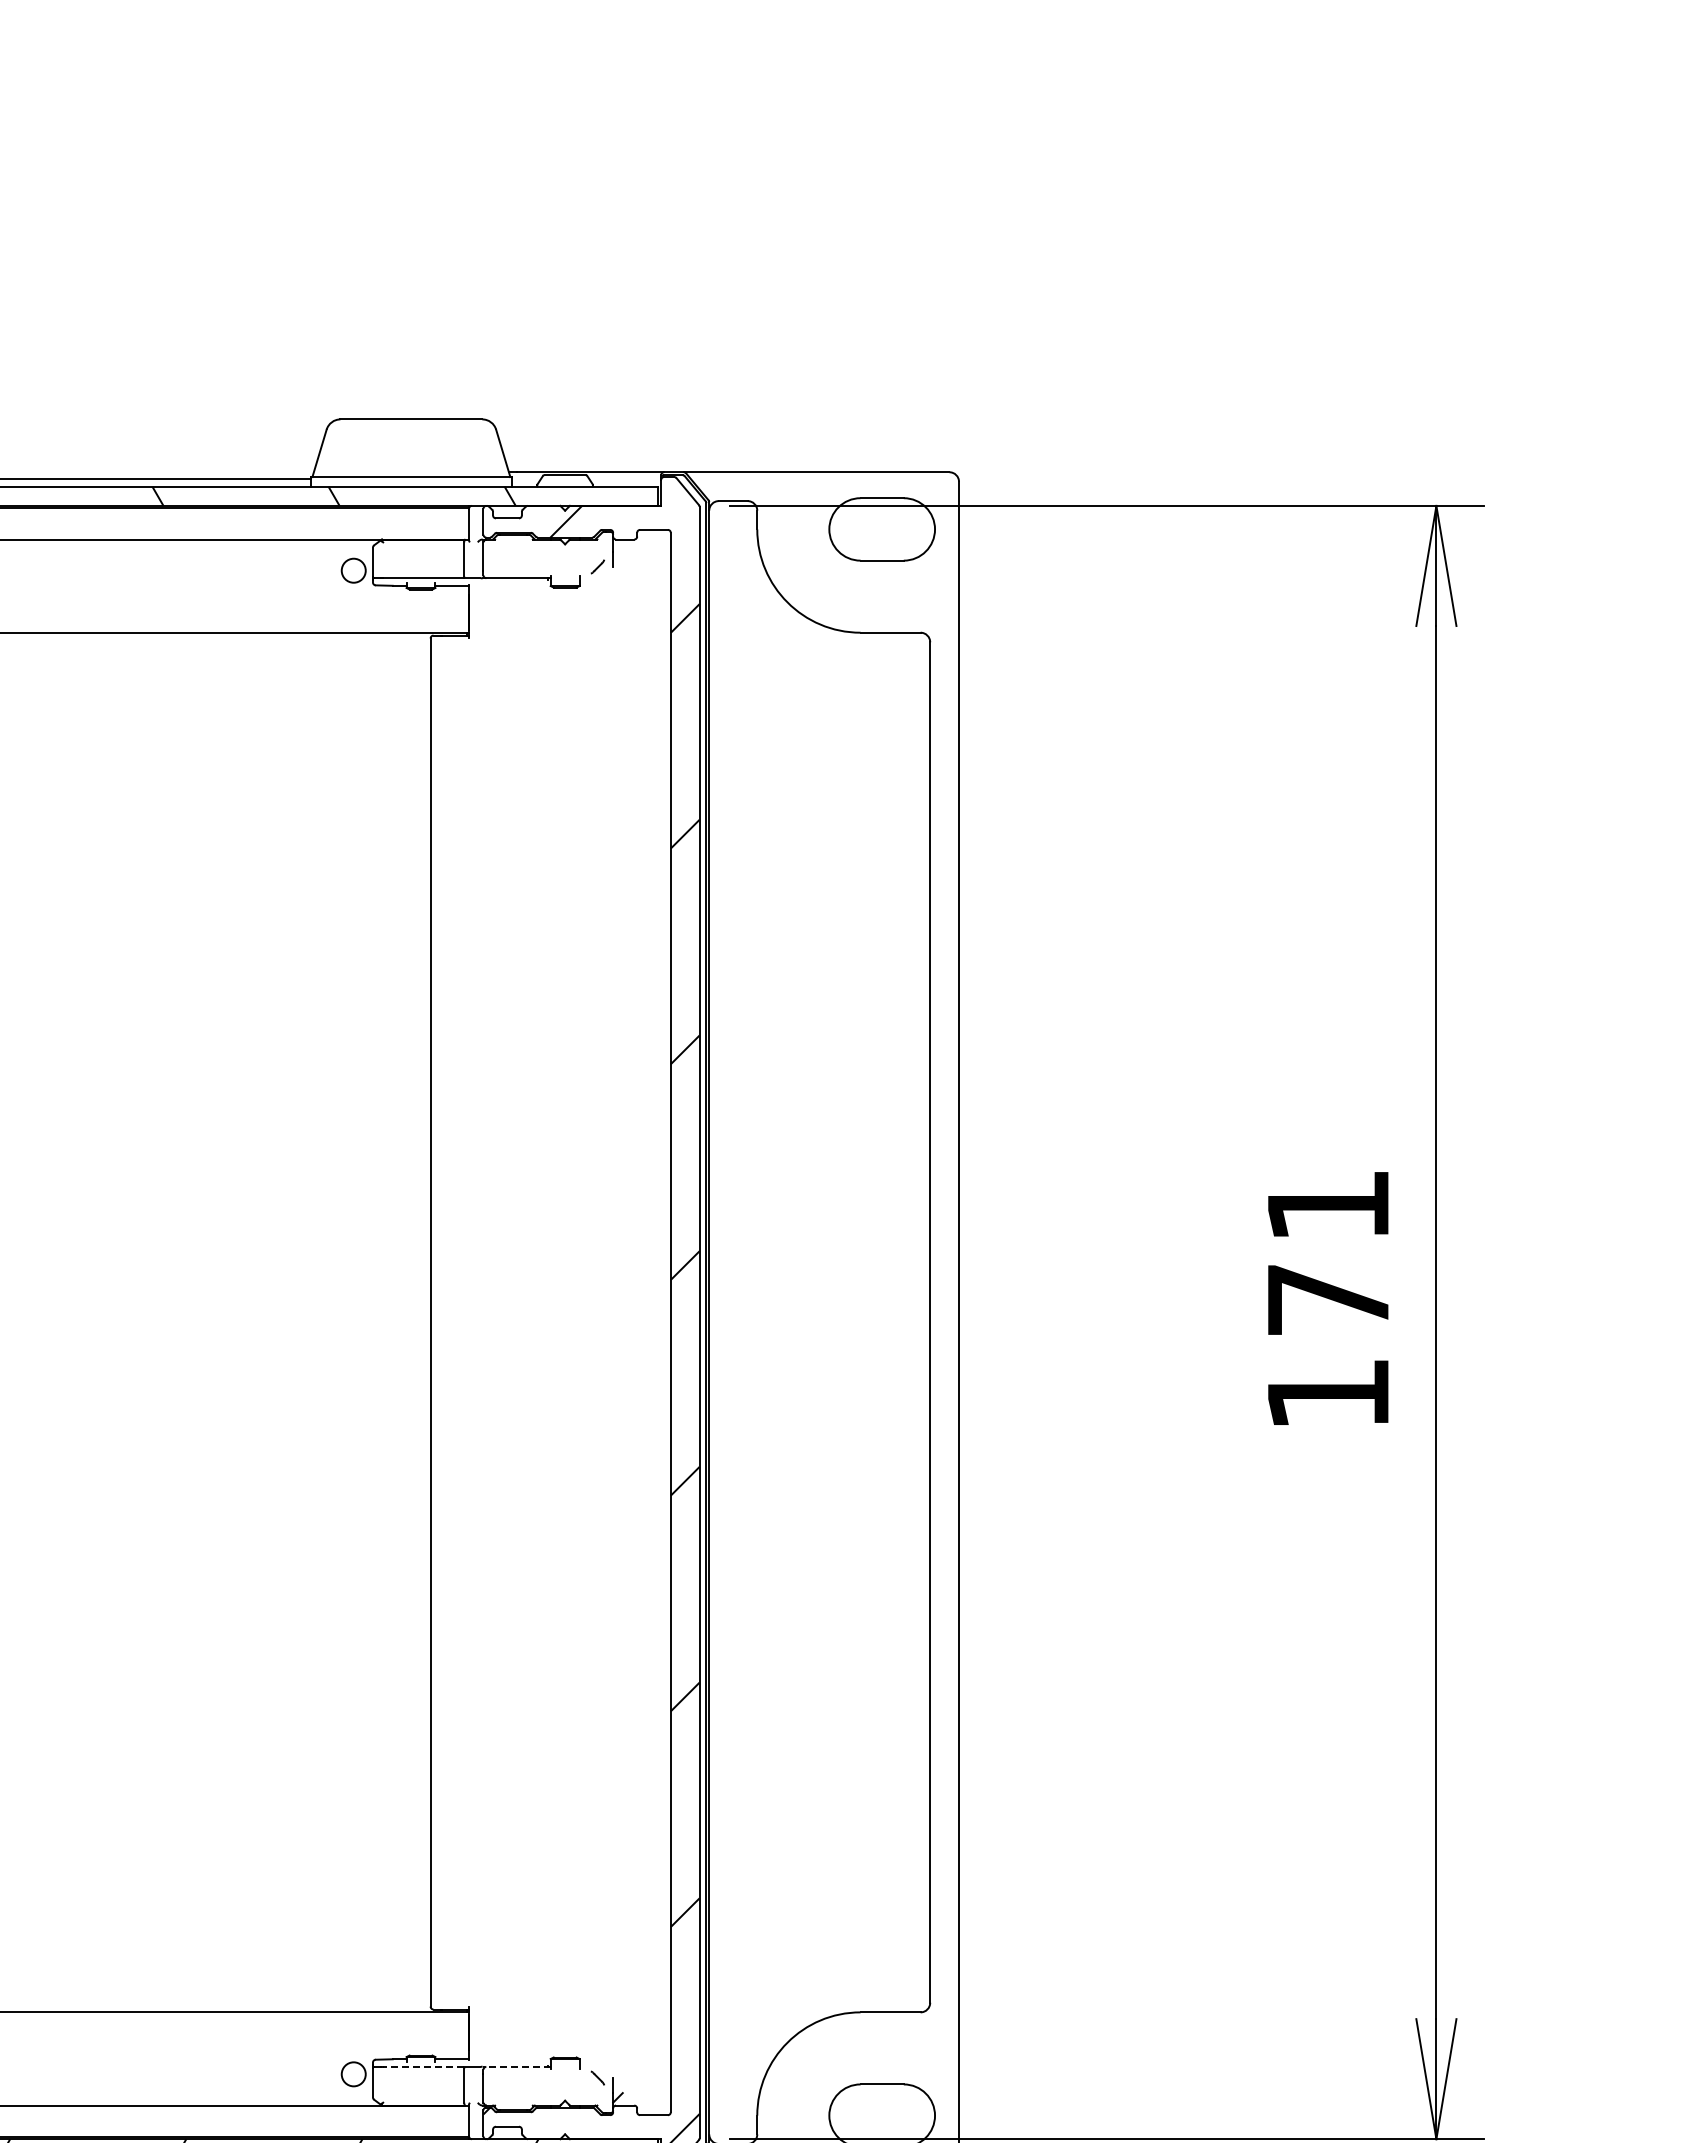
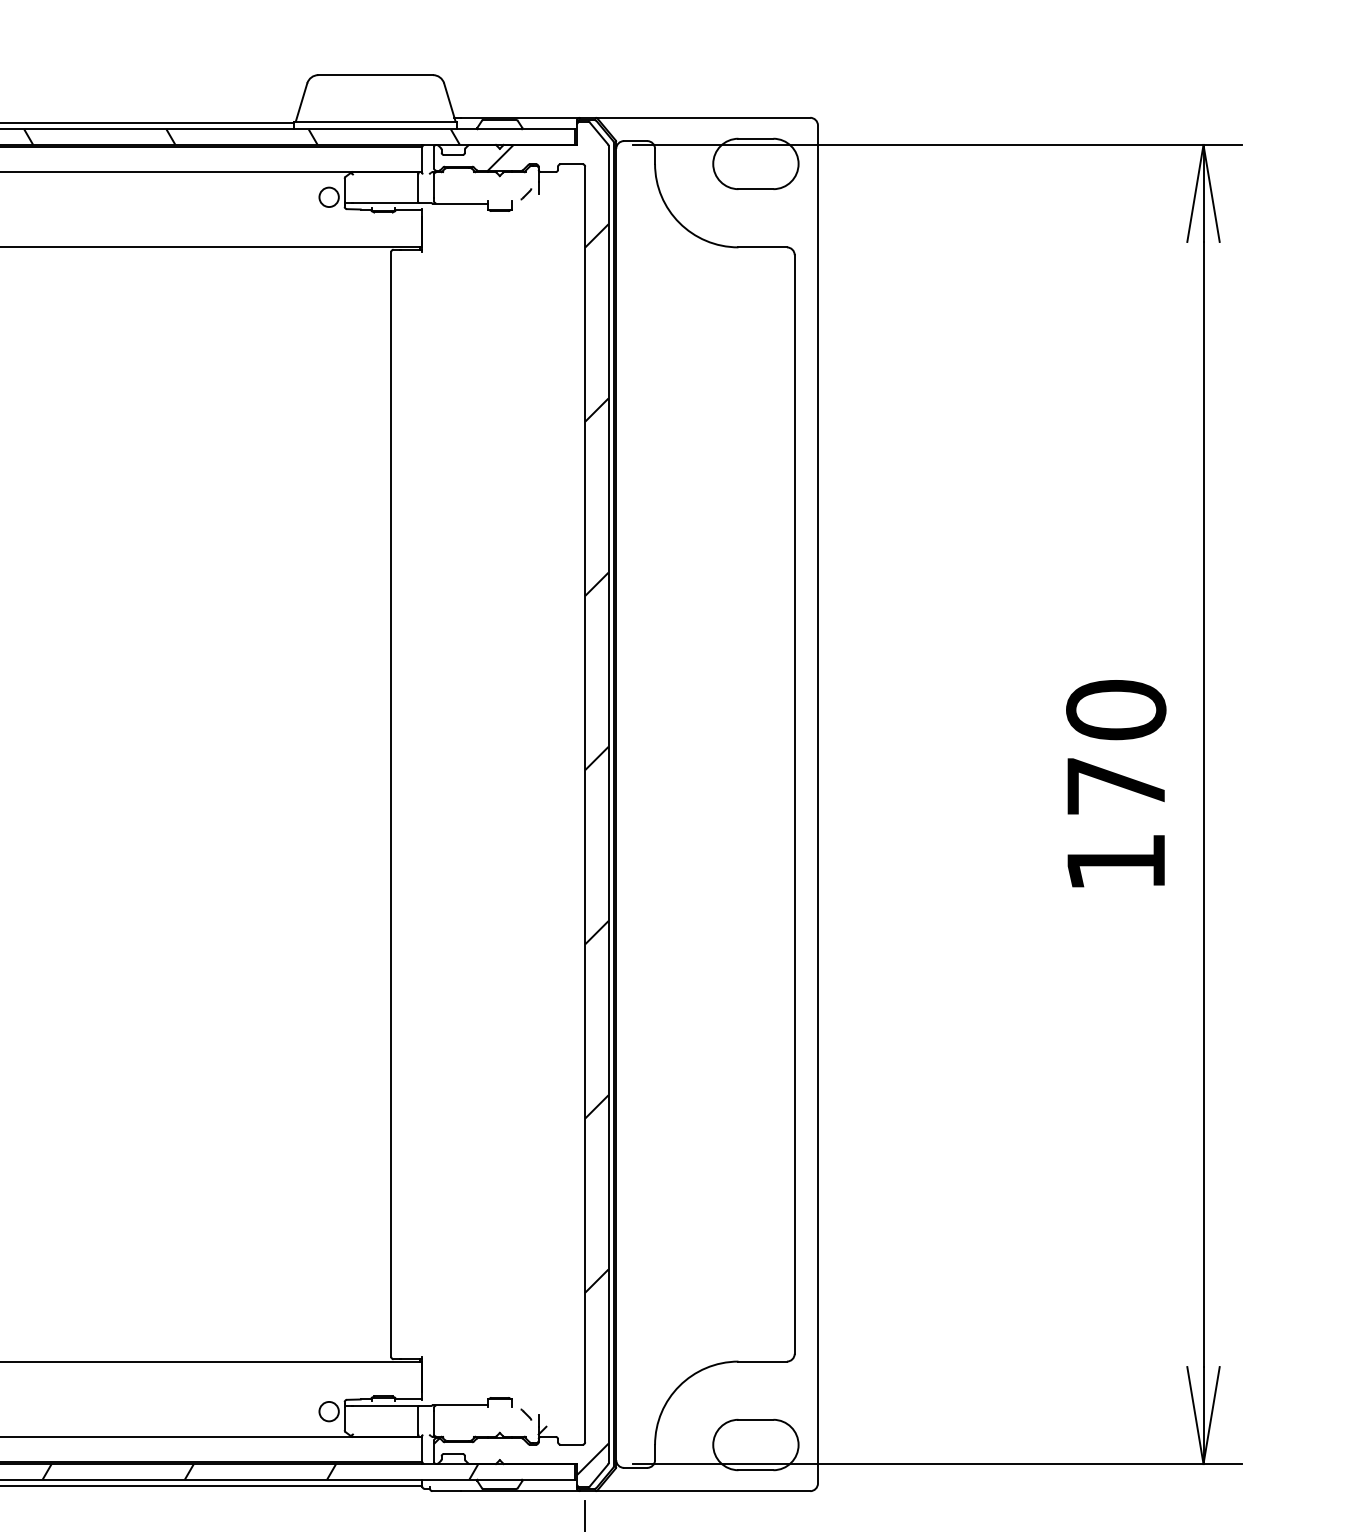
text: (1328, 1205) -> (1116, 709), 171 -> 170
line: (516, 2066) -> (460, 1405), dashed -> solid
line: (423, 2067) -> (385, 1406), dashed -> solid

